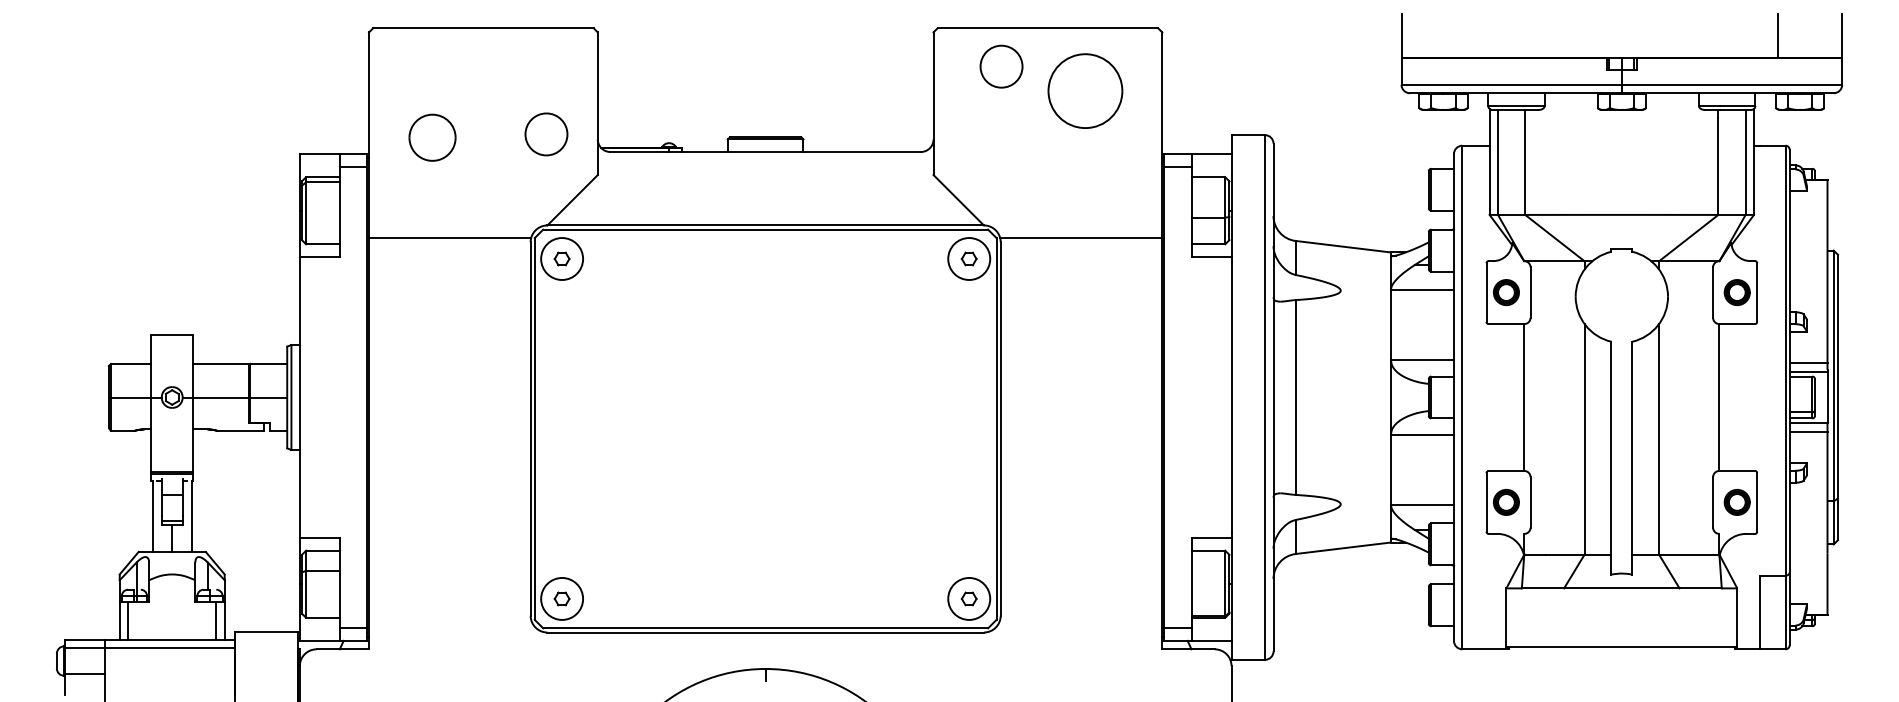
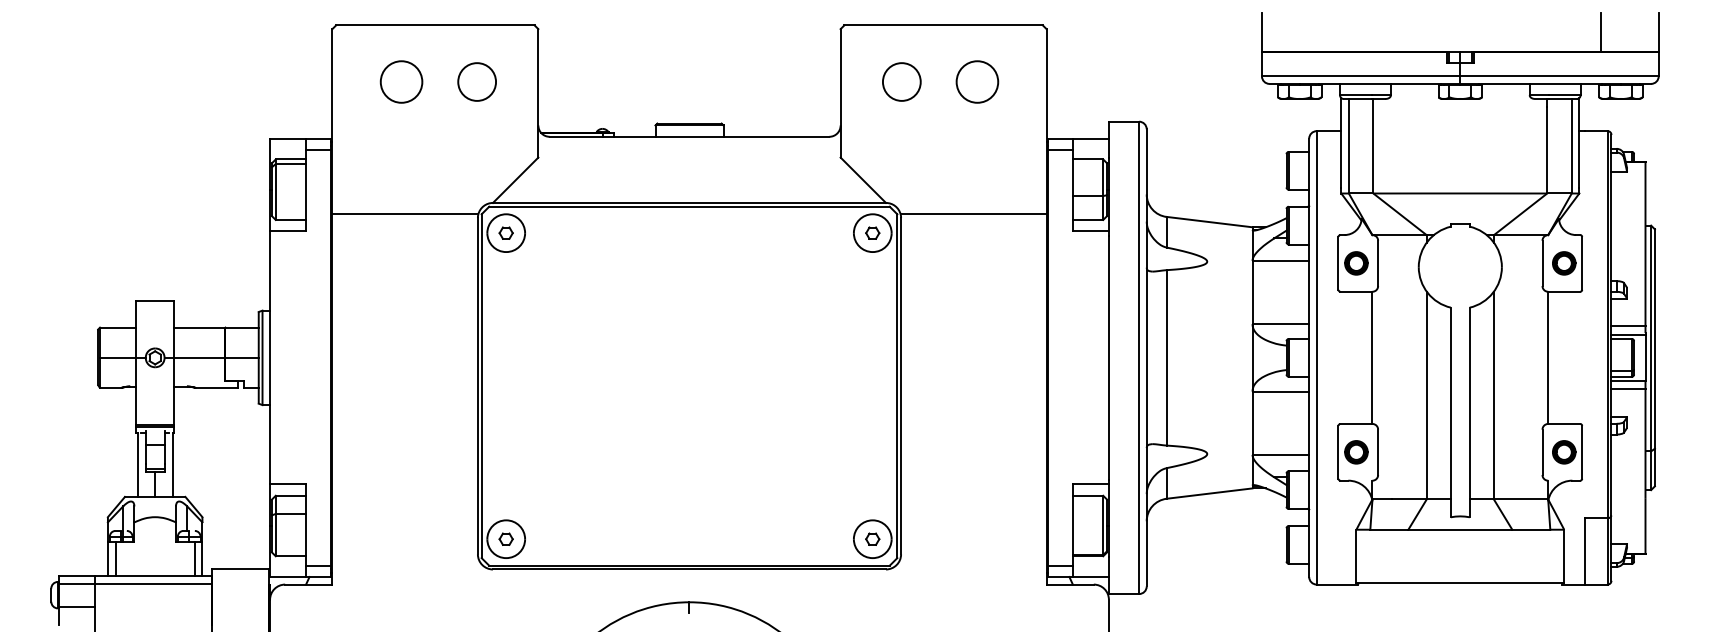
circle: (1001, 66) -> (901, 81), moved
part: (1085, 90) -> (977, 81), size x0.62
circle: (545, 133) -> (476, 81), moved
part: (432, 137) -> (401, 81), moved

